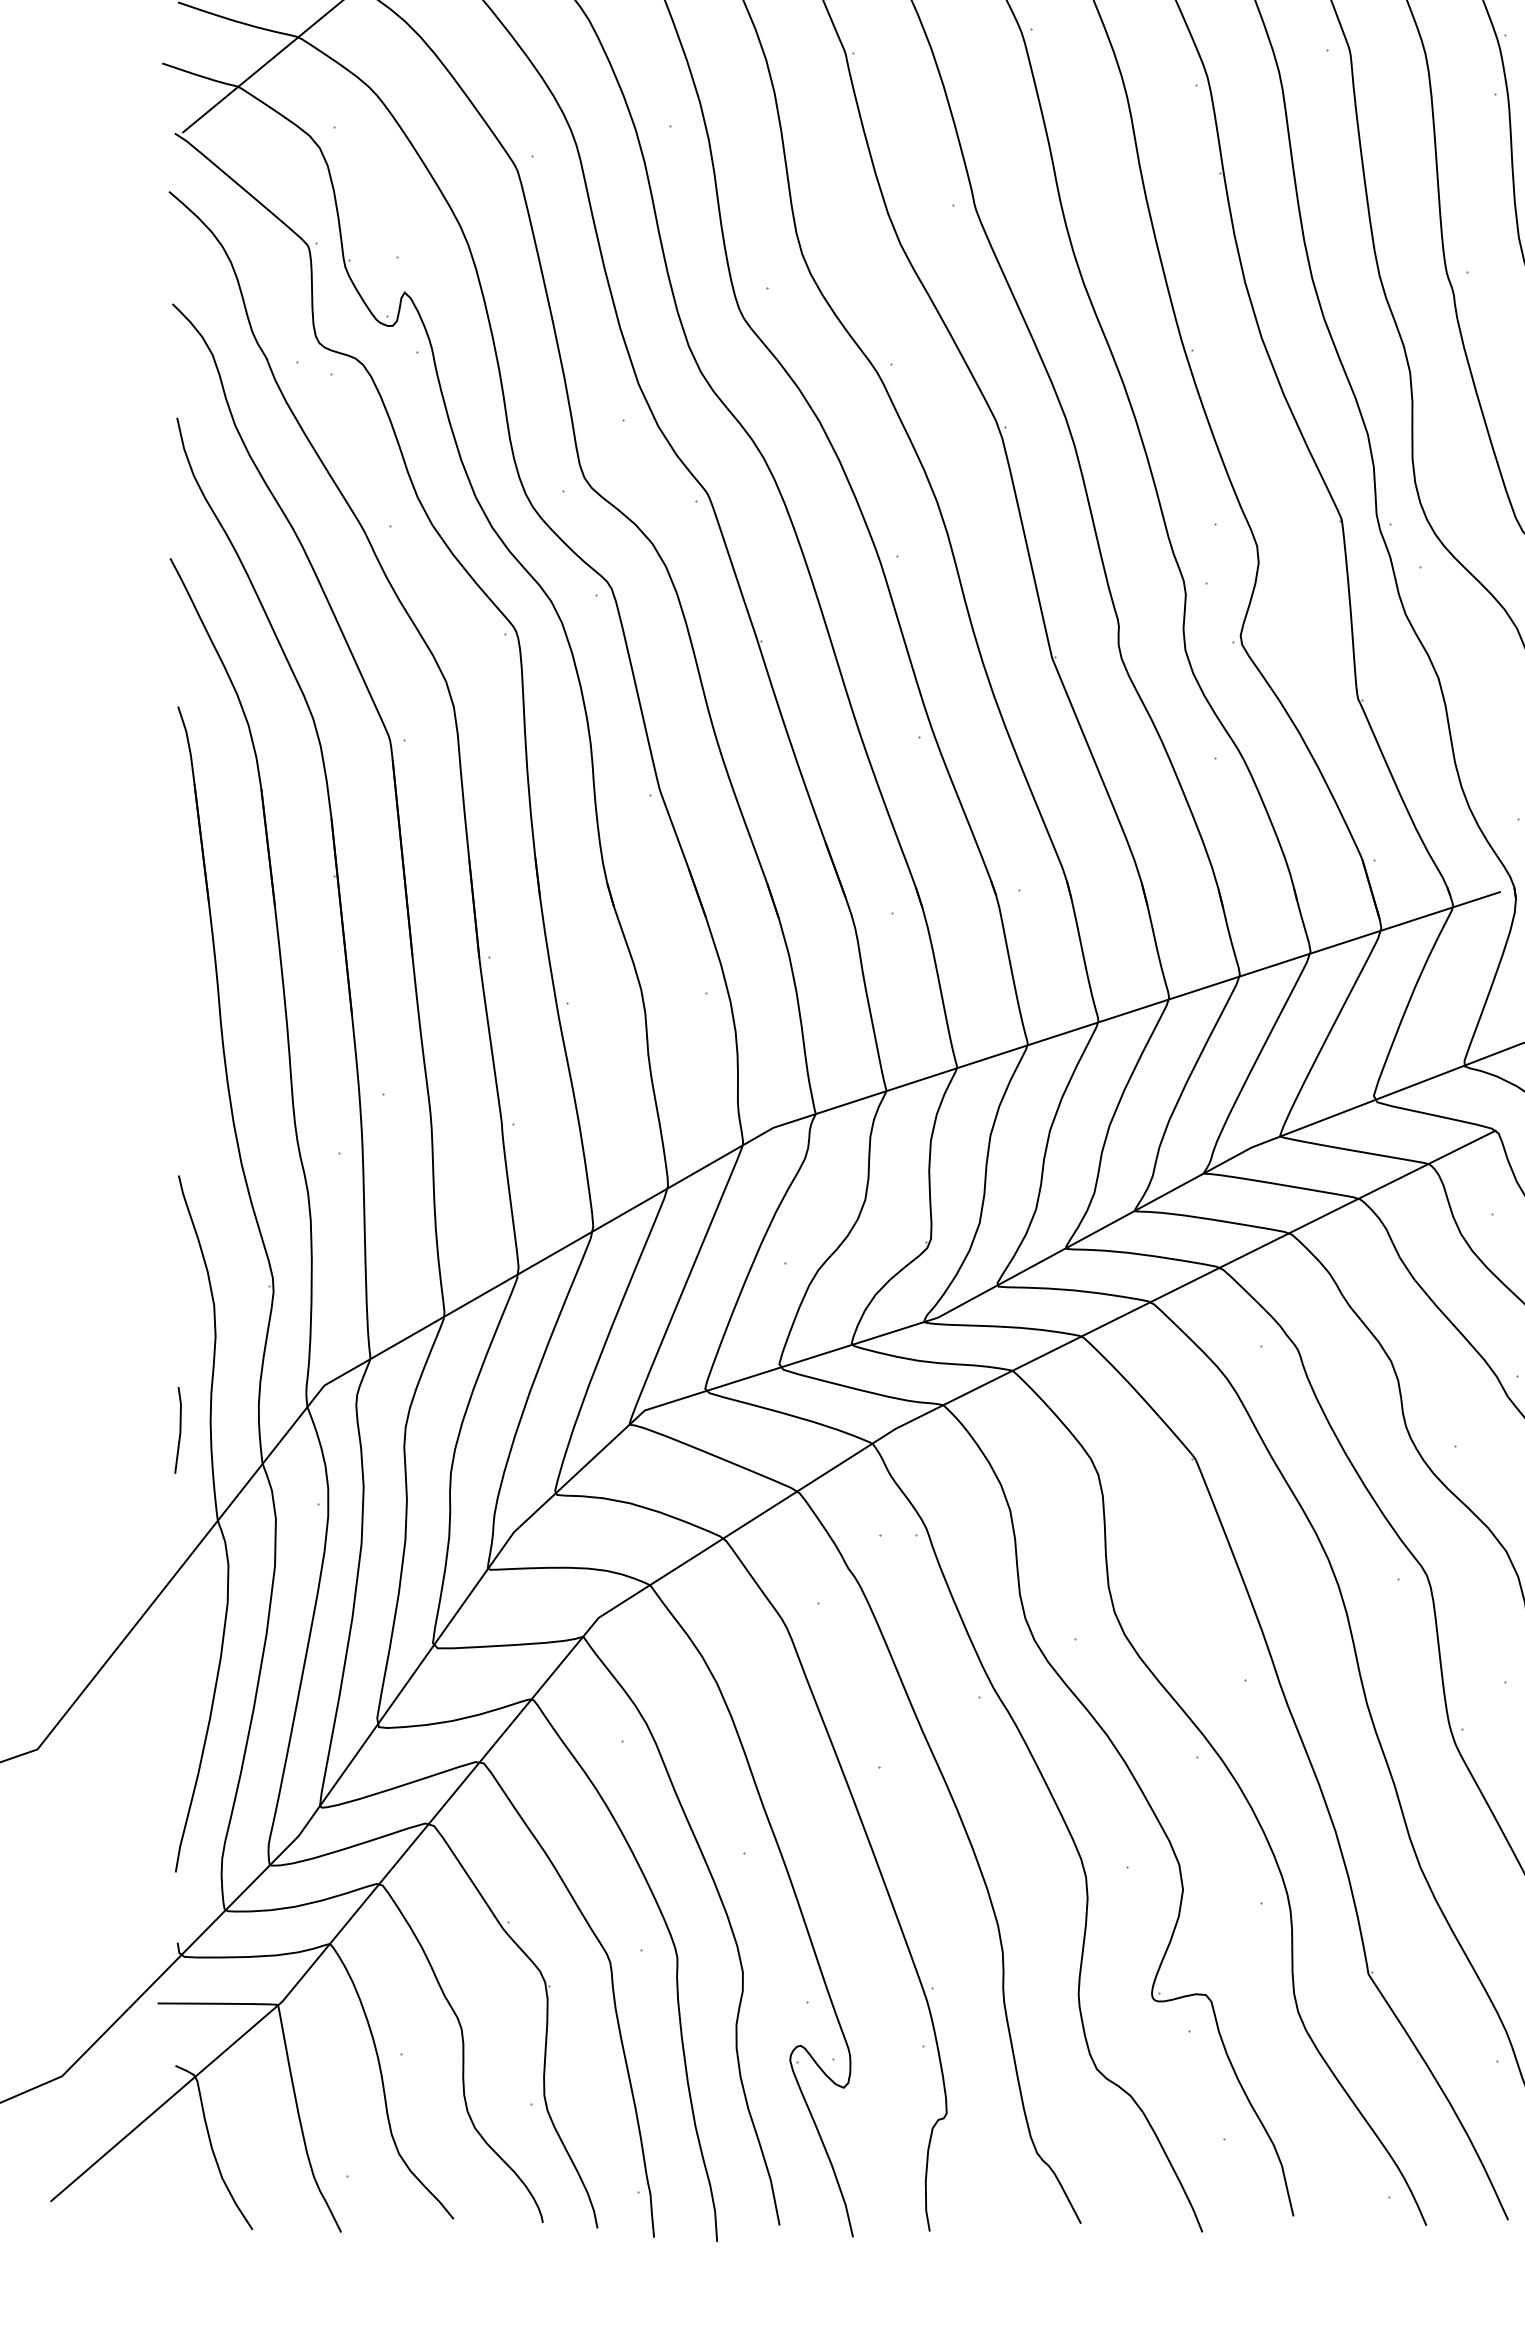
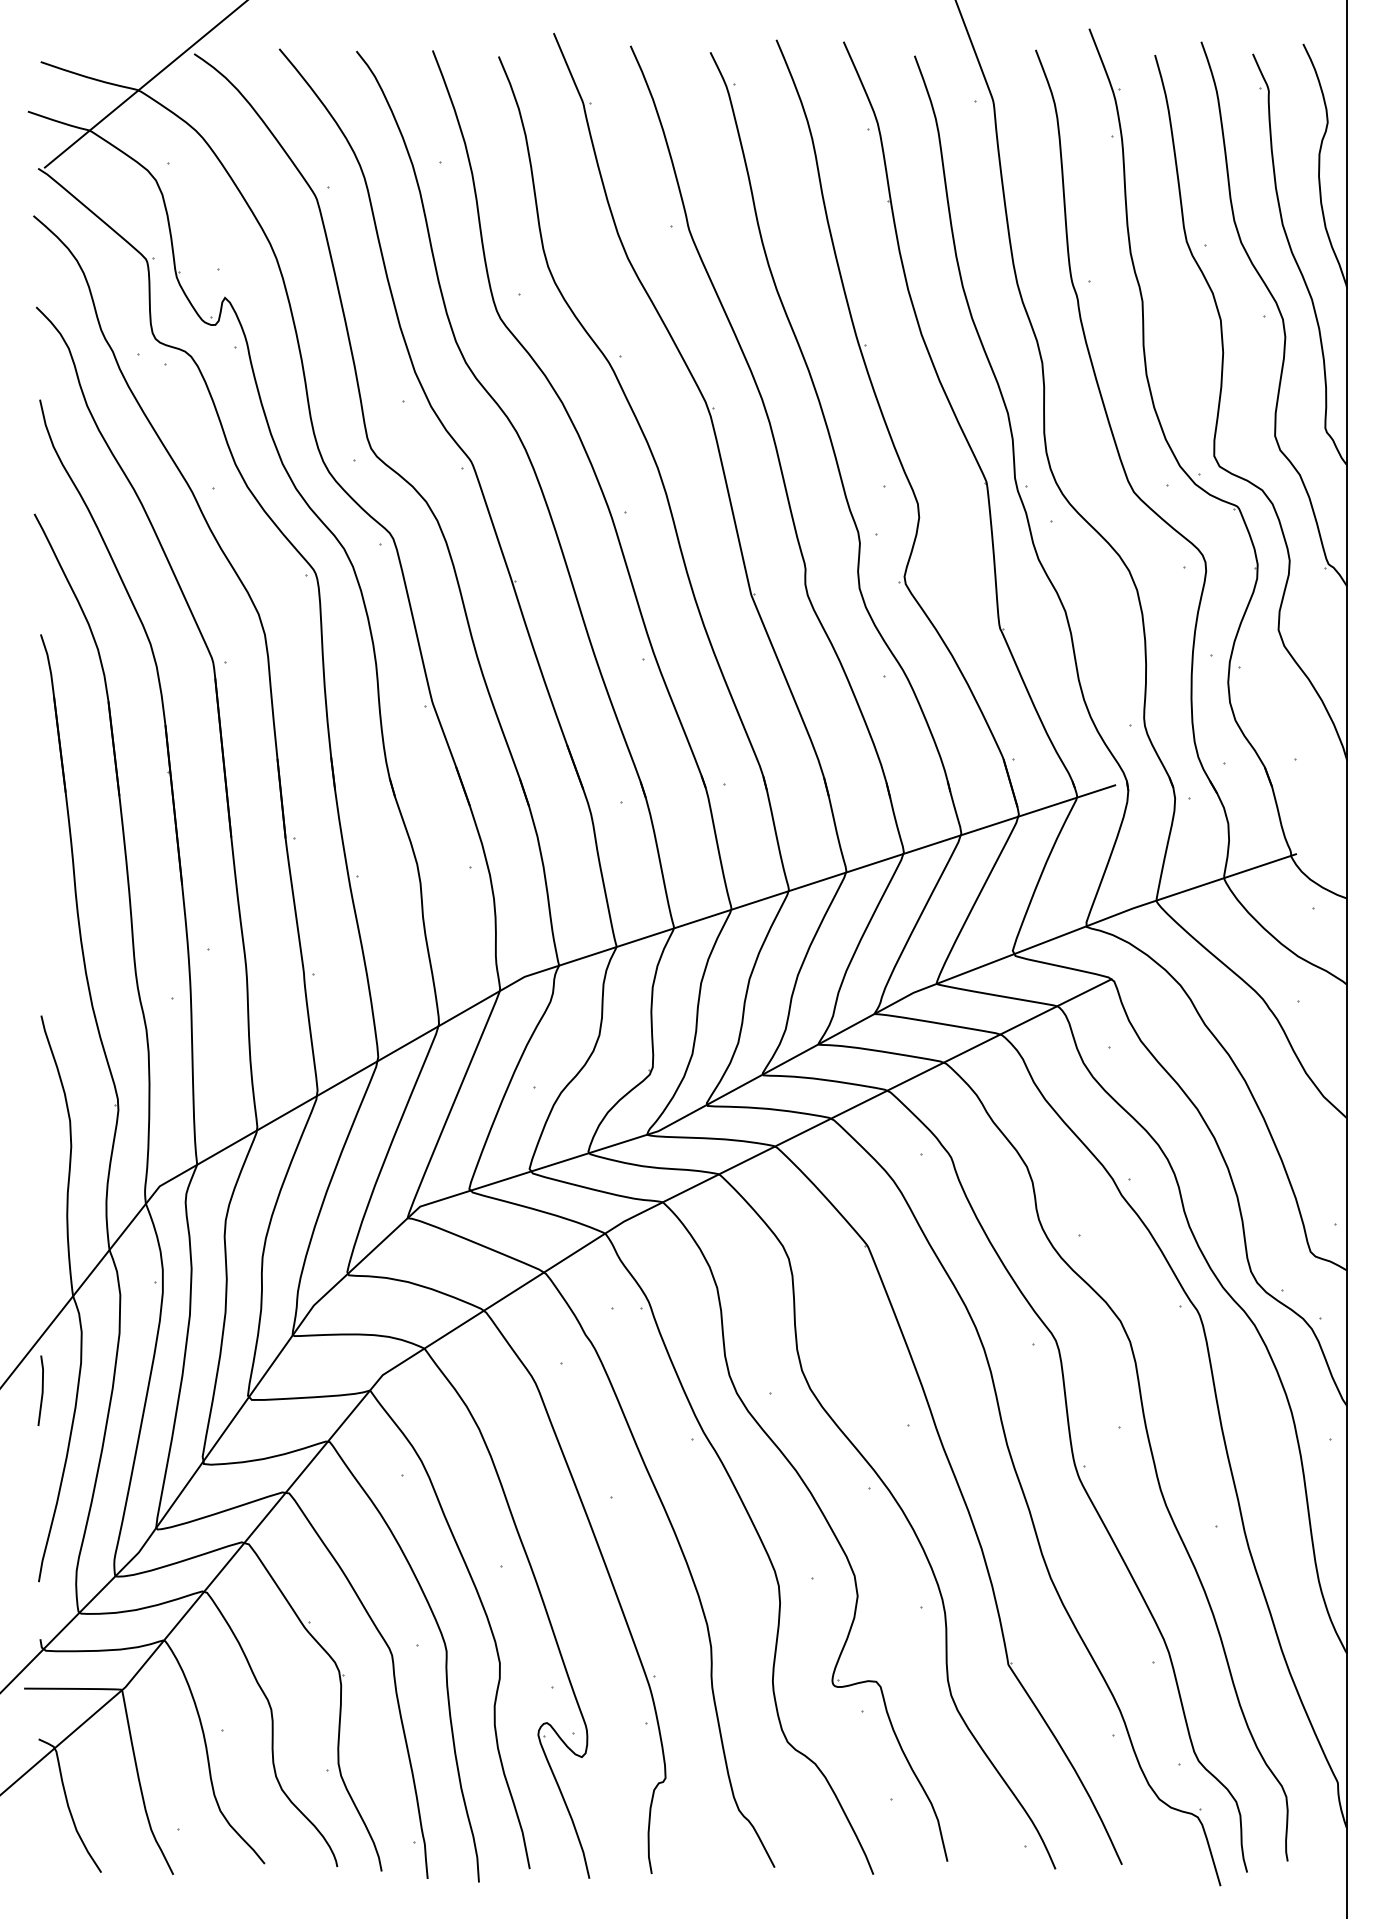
line: (178, 1430) -> (41, 1390), moved

